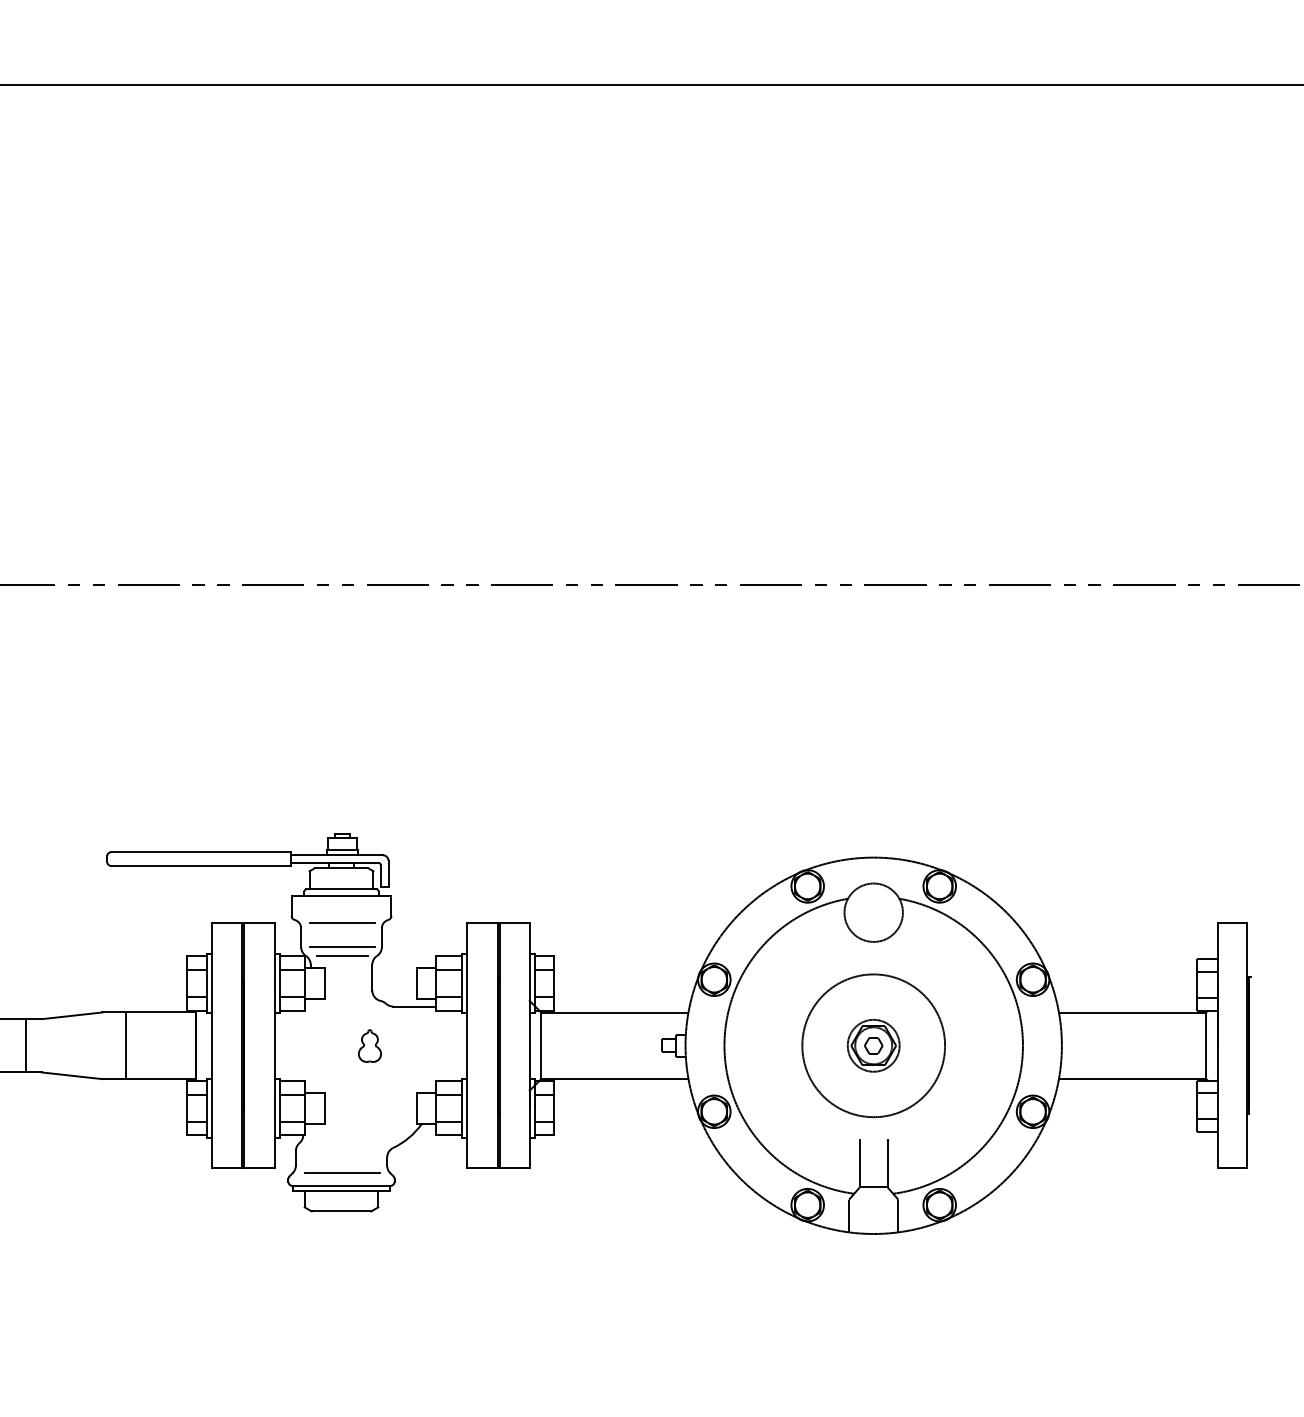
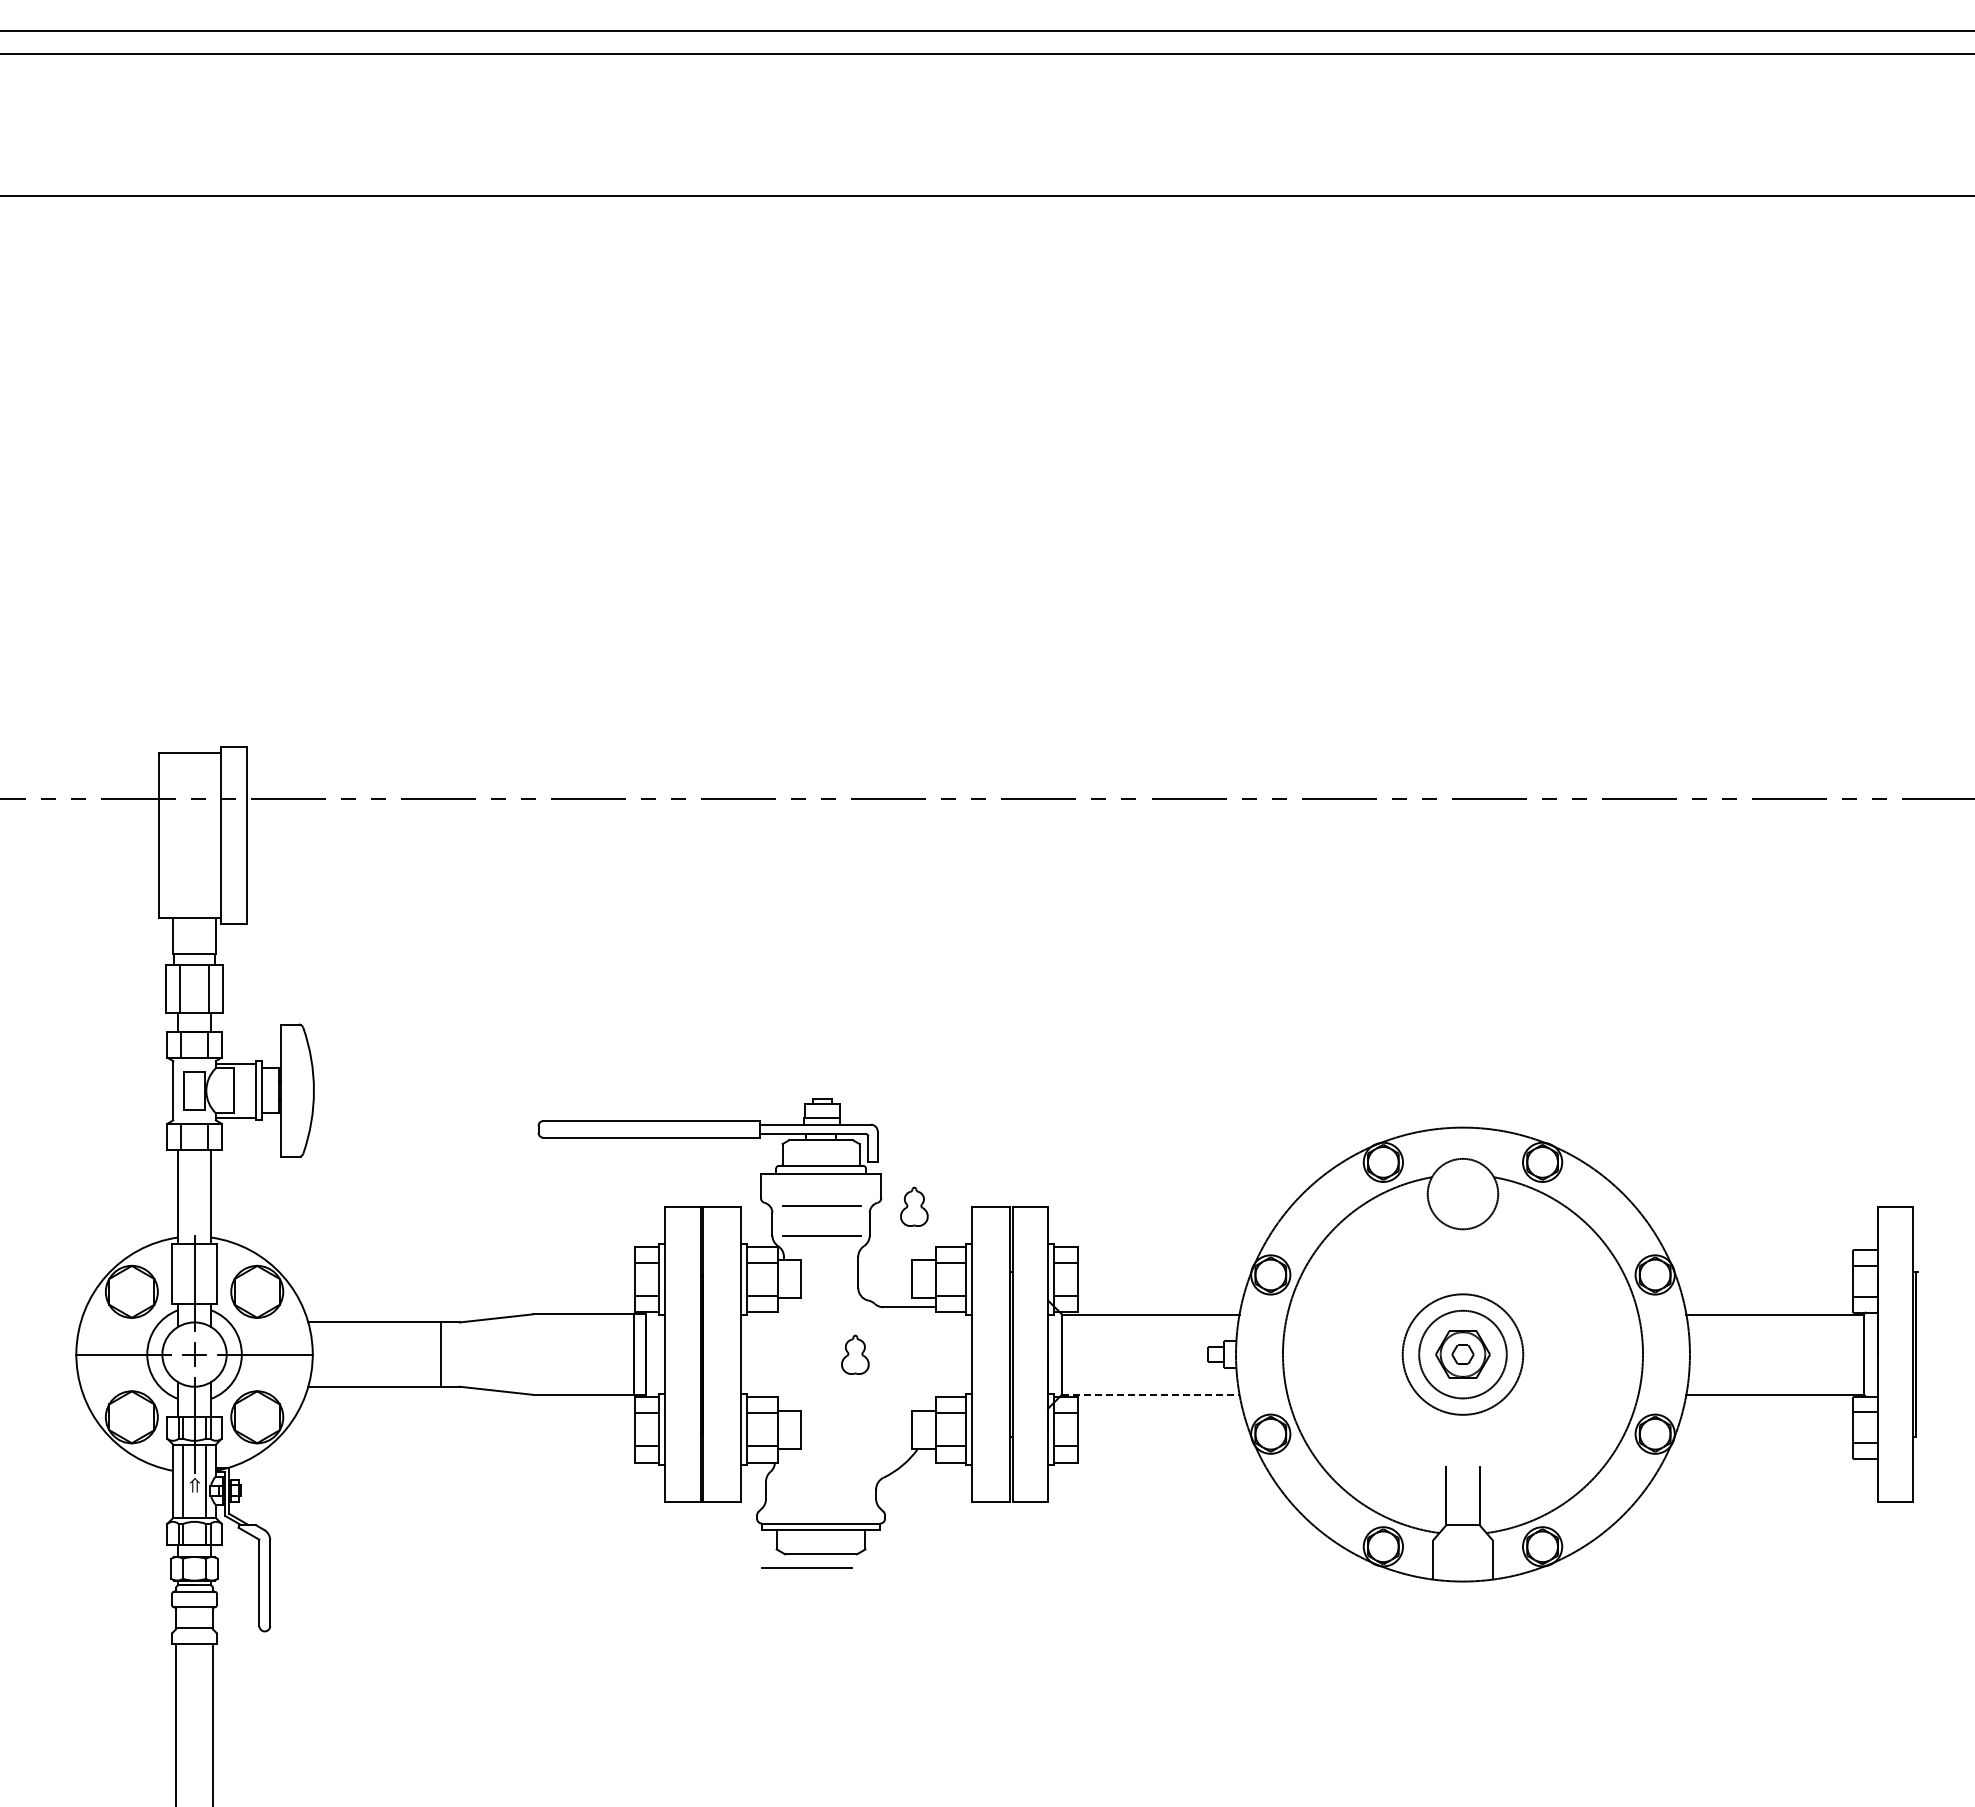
part: (418, 923) -> (914, 1206), added
line: (341, 956) -> (821, 1246), removed
line: (126, 1045) -> (634, 1354), moved
circle: (873, 1045) -> (1462, 1354), size x0.7
circle: (873, 1045) -> (1462, 1354), size x1.4
line: (614, 1078) -> (1150, 1394), solid -> dashed
line: (341, 1172) -> (806, 1567), moved

